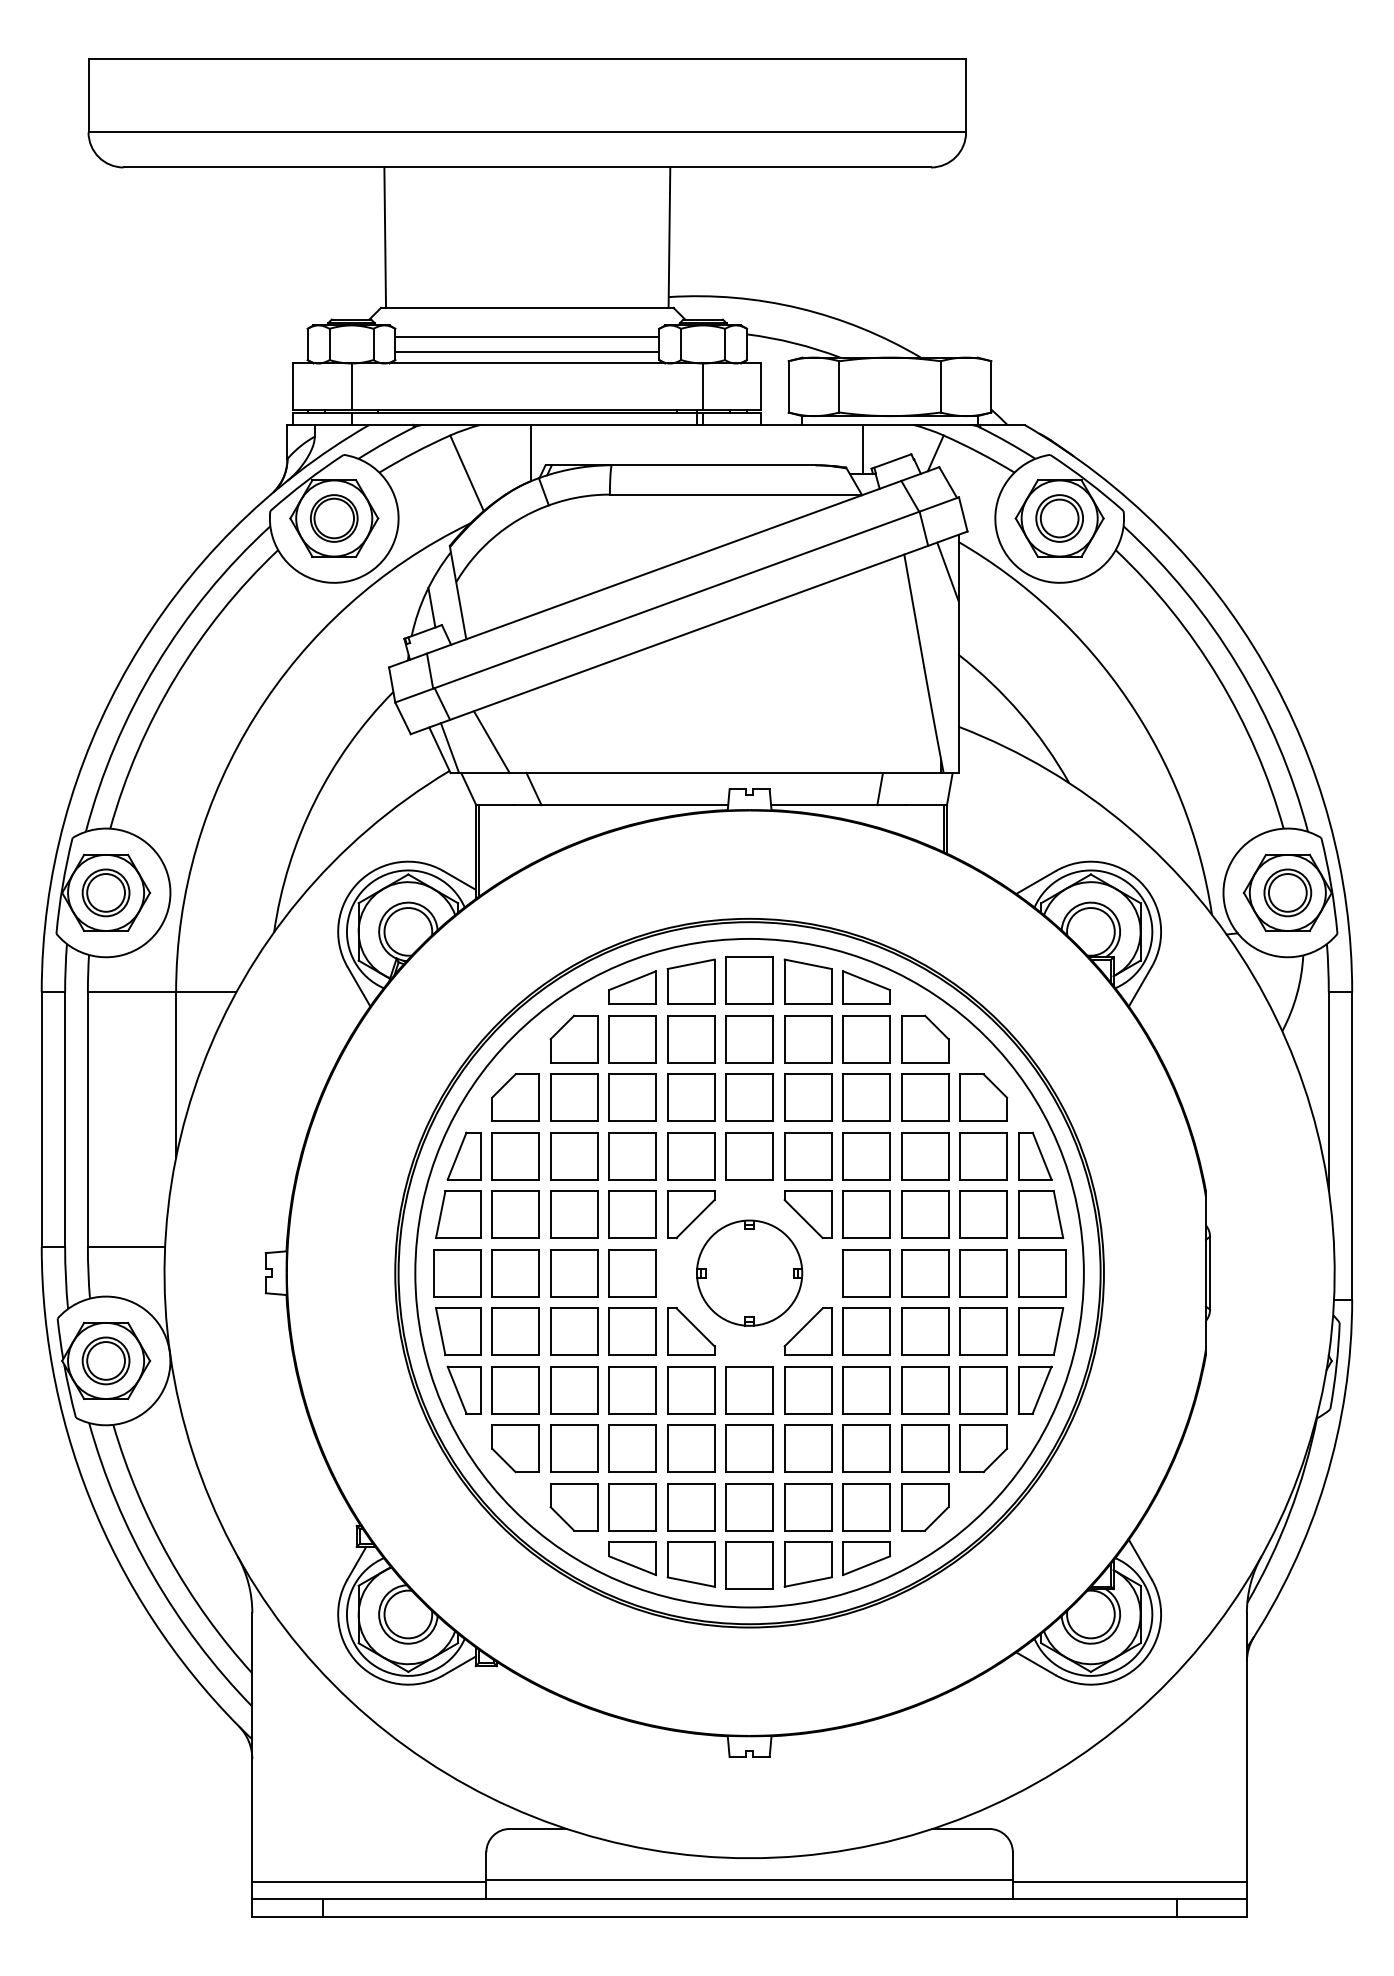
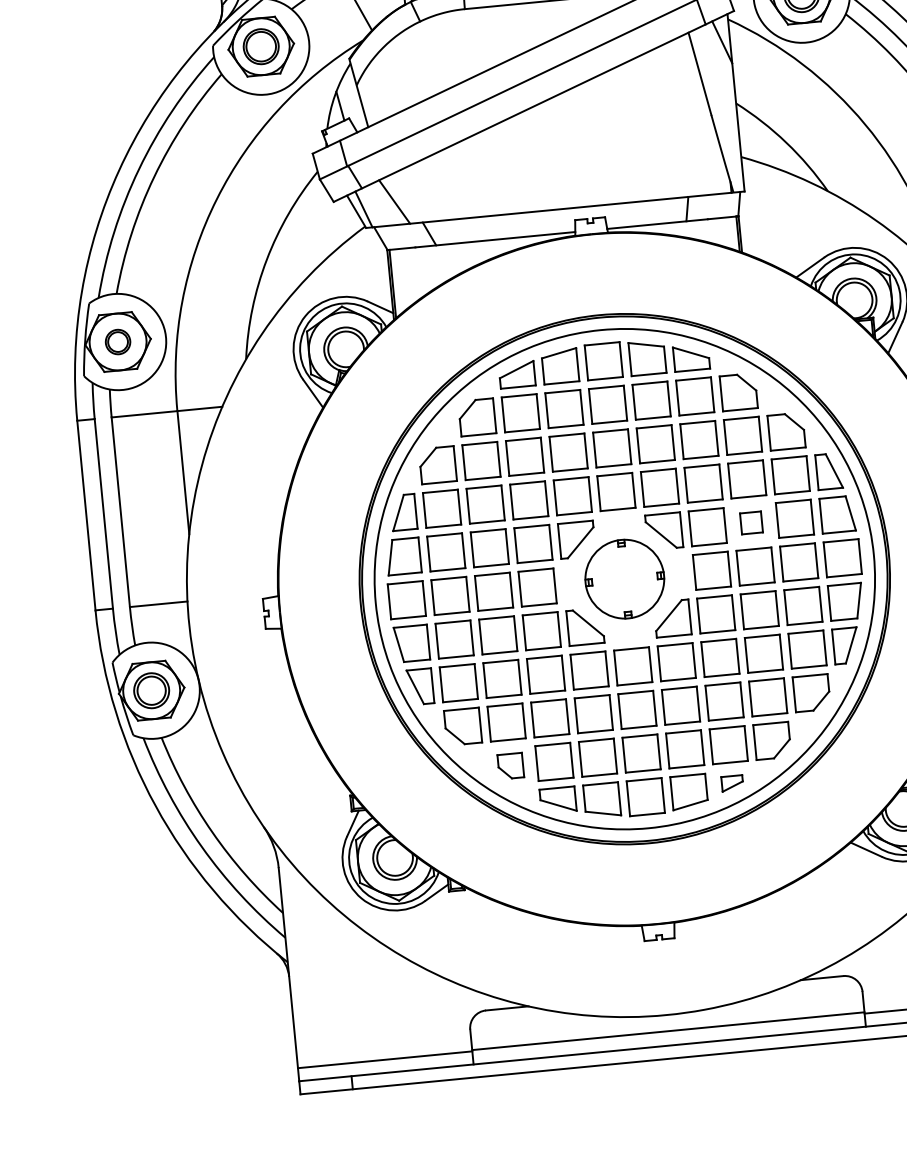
part: (105, 892) -> (117, 341), size x0.7
part: (925, 1214) -> (751, 522), size x0.6
part: (573, 1507) -> (510, 766), size x0.7
part: (866, 1558) -> (732, 783), size x0.6

